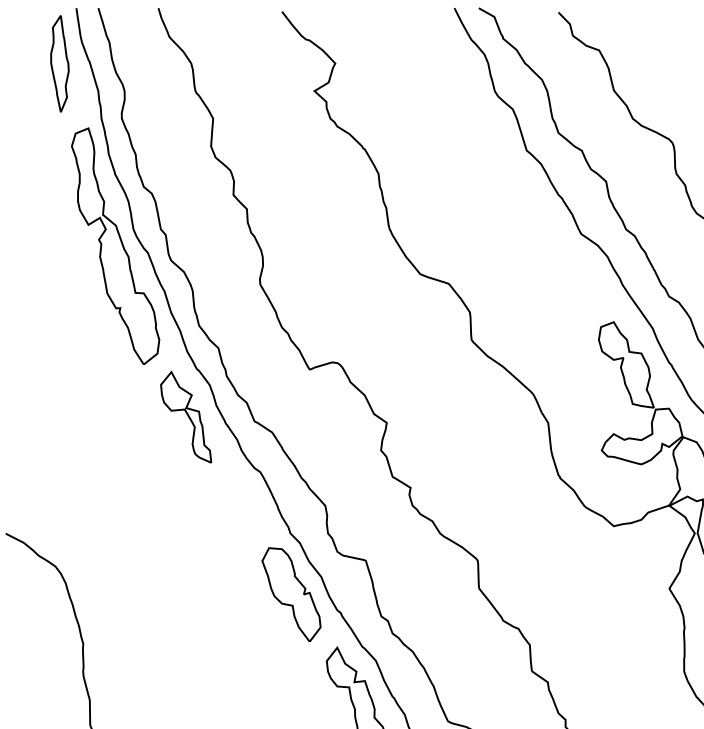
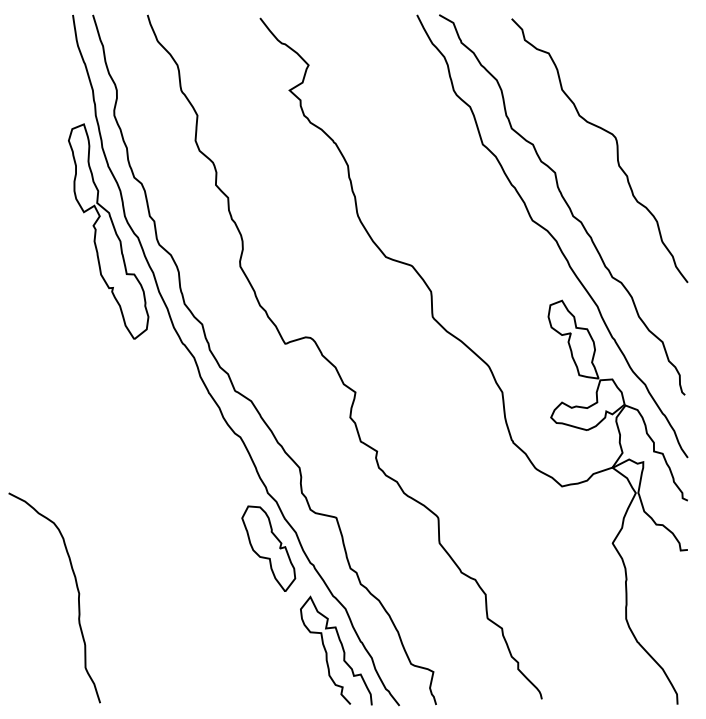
part: (59, 63) -> (57, 65), removed
part: (185, 416) -> (172, 386), removed

